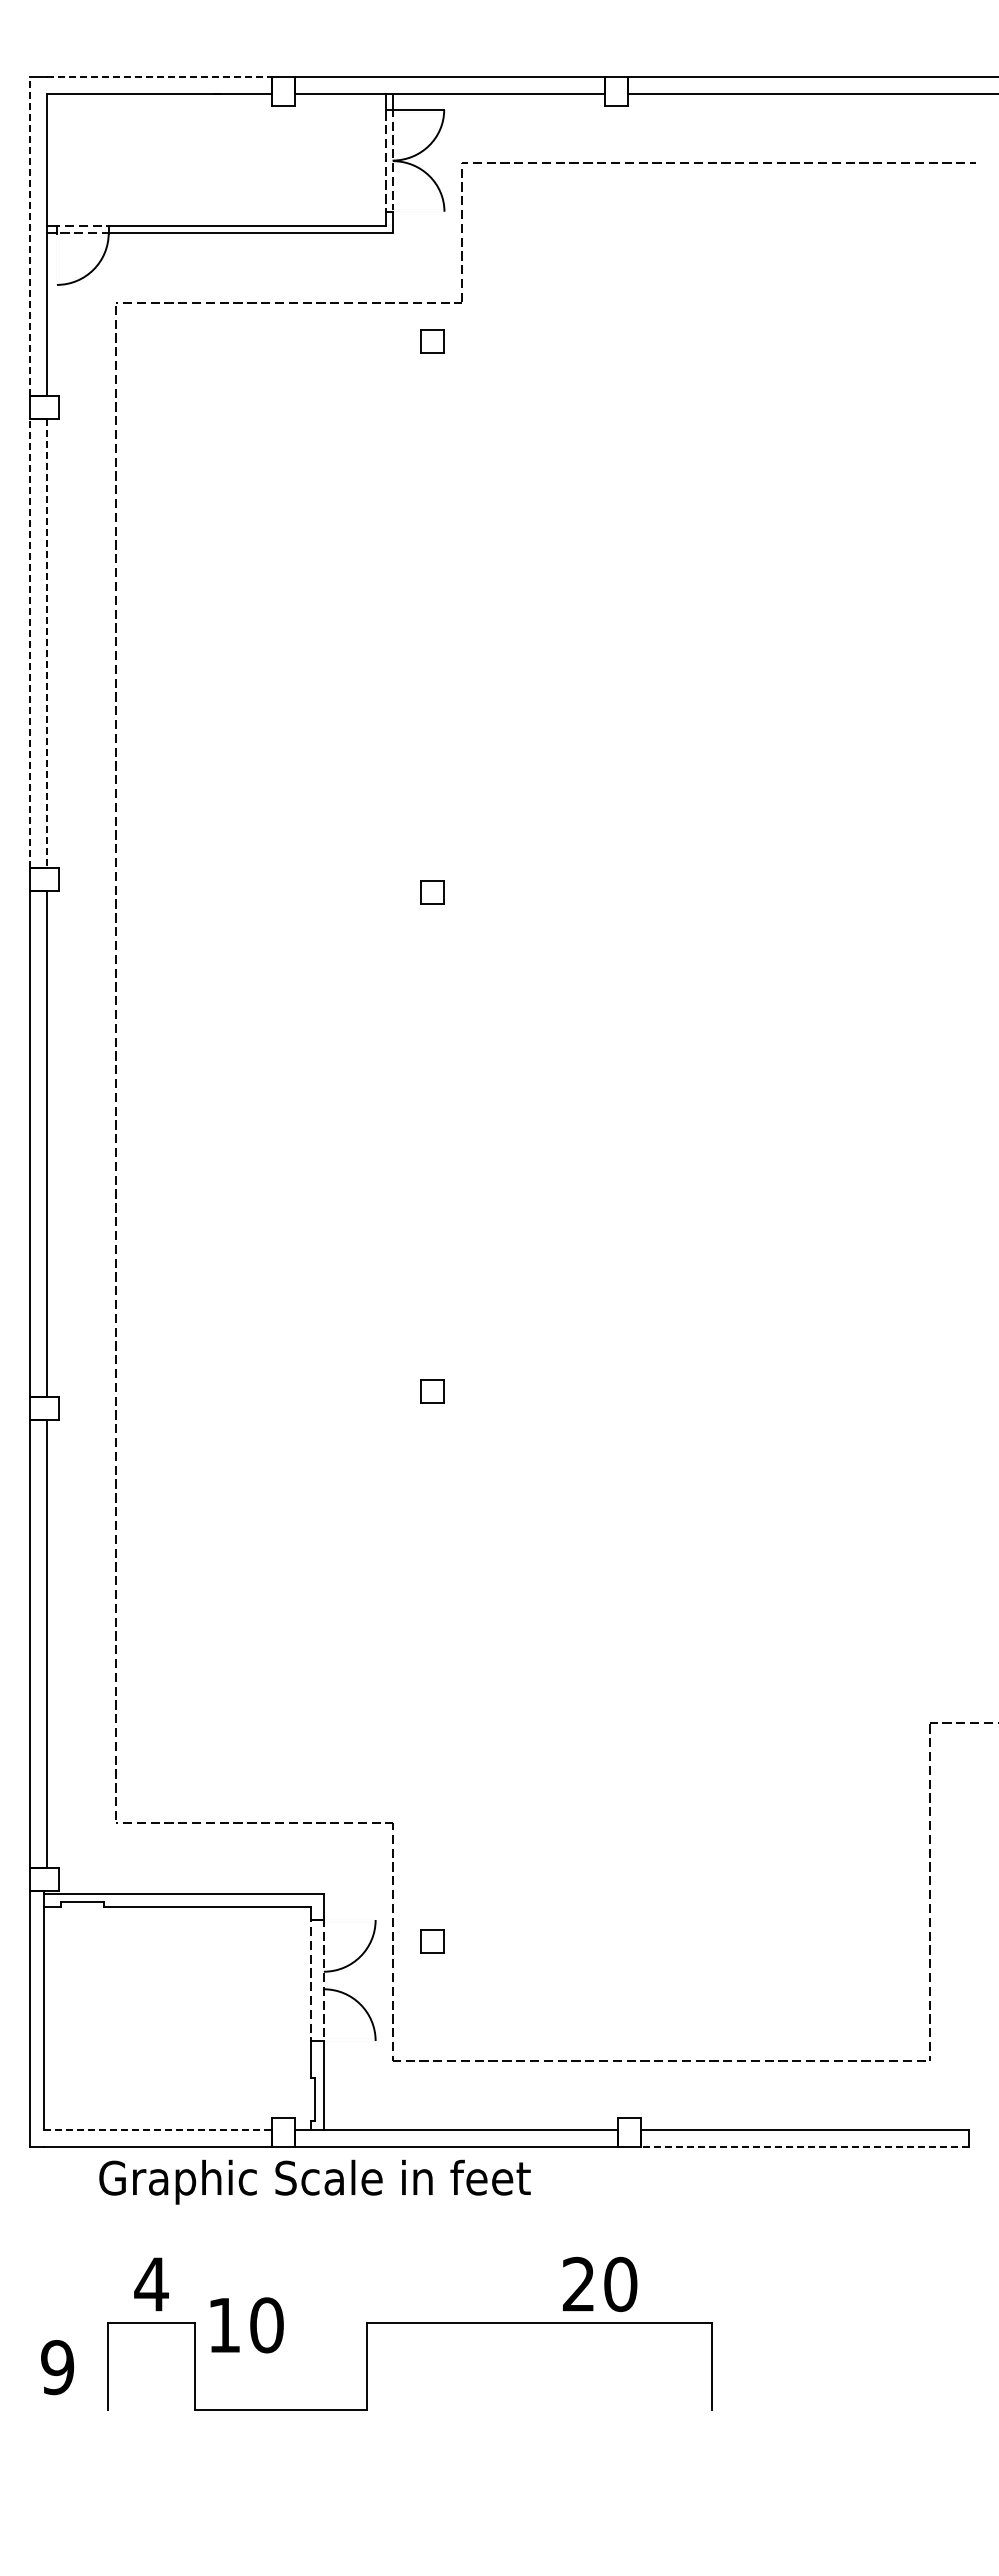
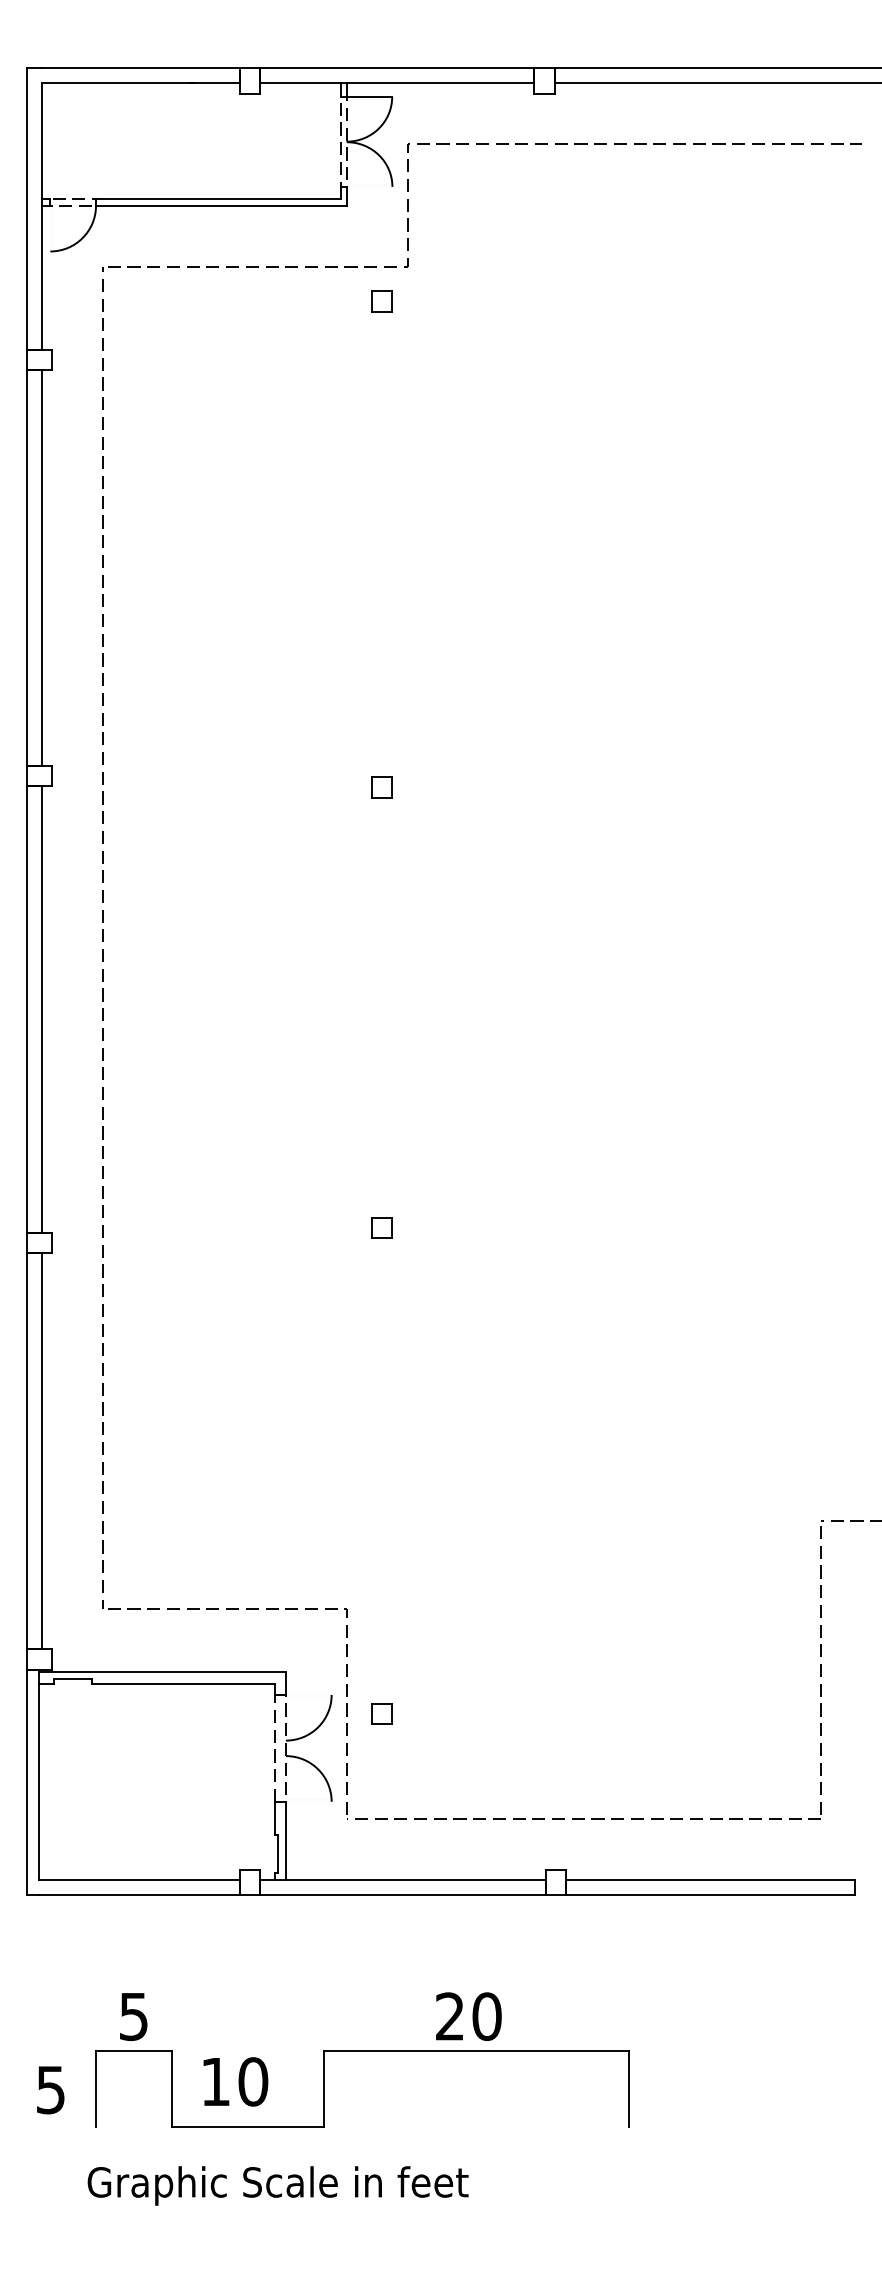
line: (159, 77) -> (140, 68), dashed -> solid
line: (30, 236) -> (26, 208), dashed -> solid
line: (30, 643) -> (26, 568), dashed -> solid
line: (47, 644) -> (41, 568), dashed -> solid
line: (158, 2129) -> (139, 1879), dashed -> solid
line: (804, 2147) -> (710, 1895), dashed -> solid
text: (314, 2181) -> (277, 2185), moved
text: (151, 2284) -> (133, 2016), 4 -> 5
text: (600, 2284) -> (469, 2016), moved
text: (246, 2325) -> (235, 2082), moved
text: (57, 2367) -> (50, 2089), 9 -> 5

